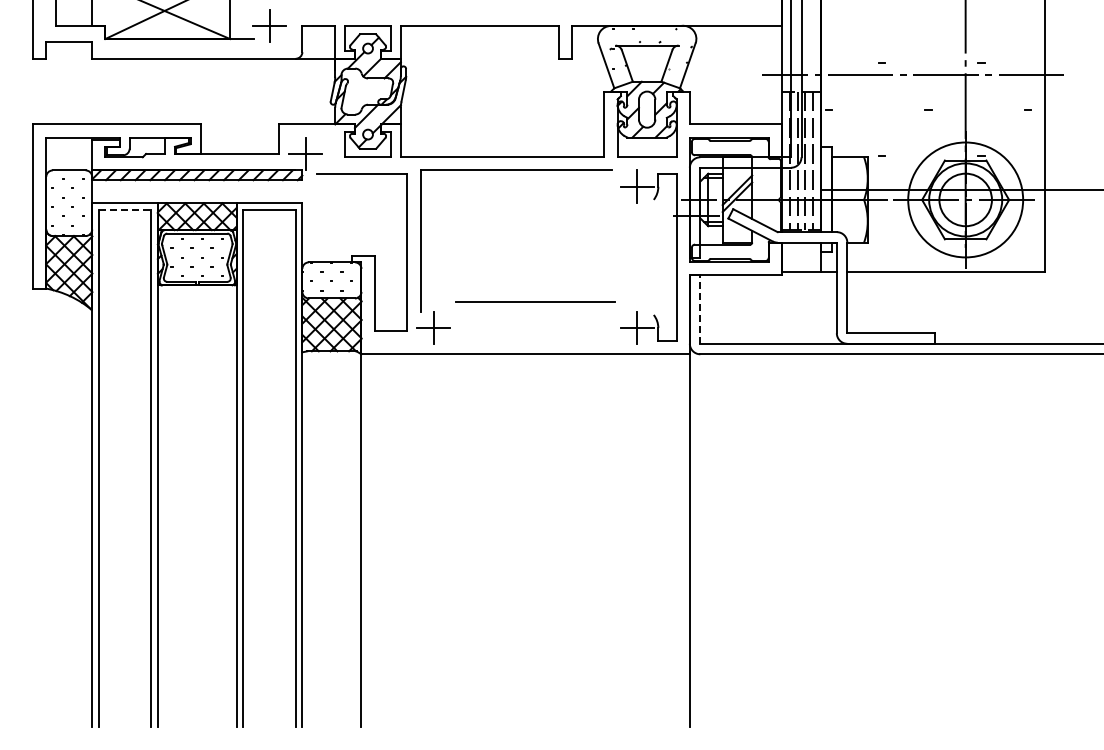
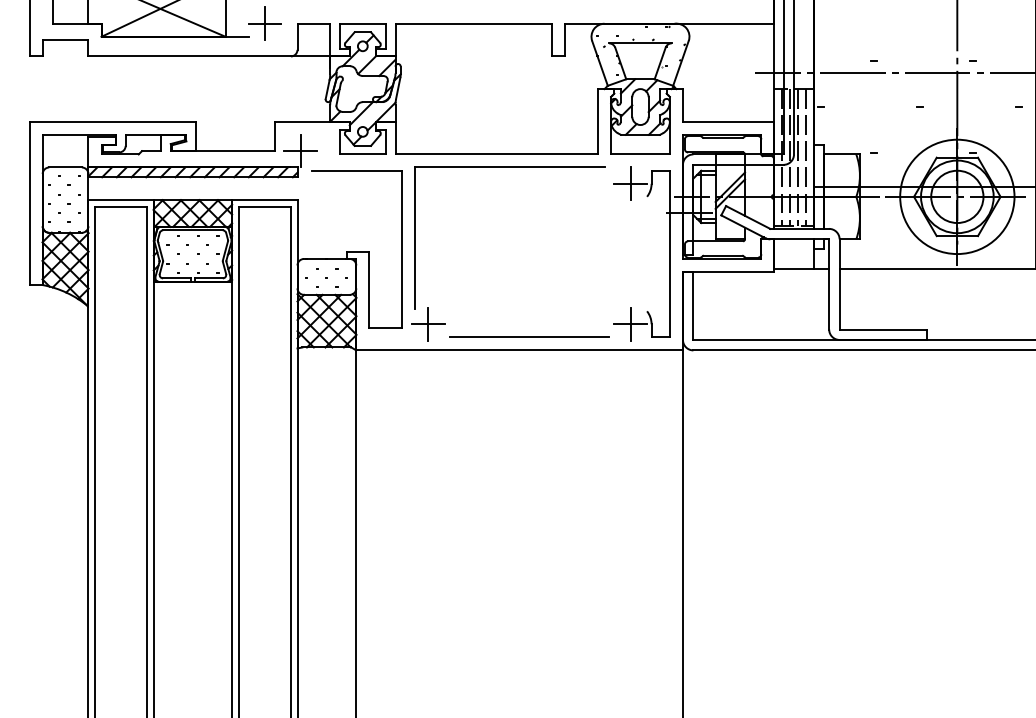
line: (125, 209) -> (121, 206), dashed -> solid
line: (535, 301) -> (529, 336), moved
line: (700, 309) -> (693, 305), dashed -> solid

